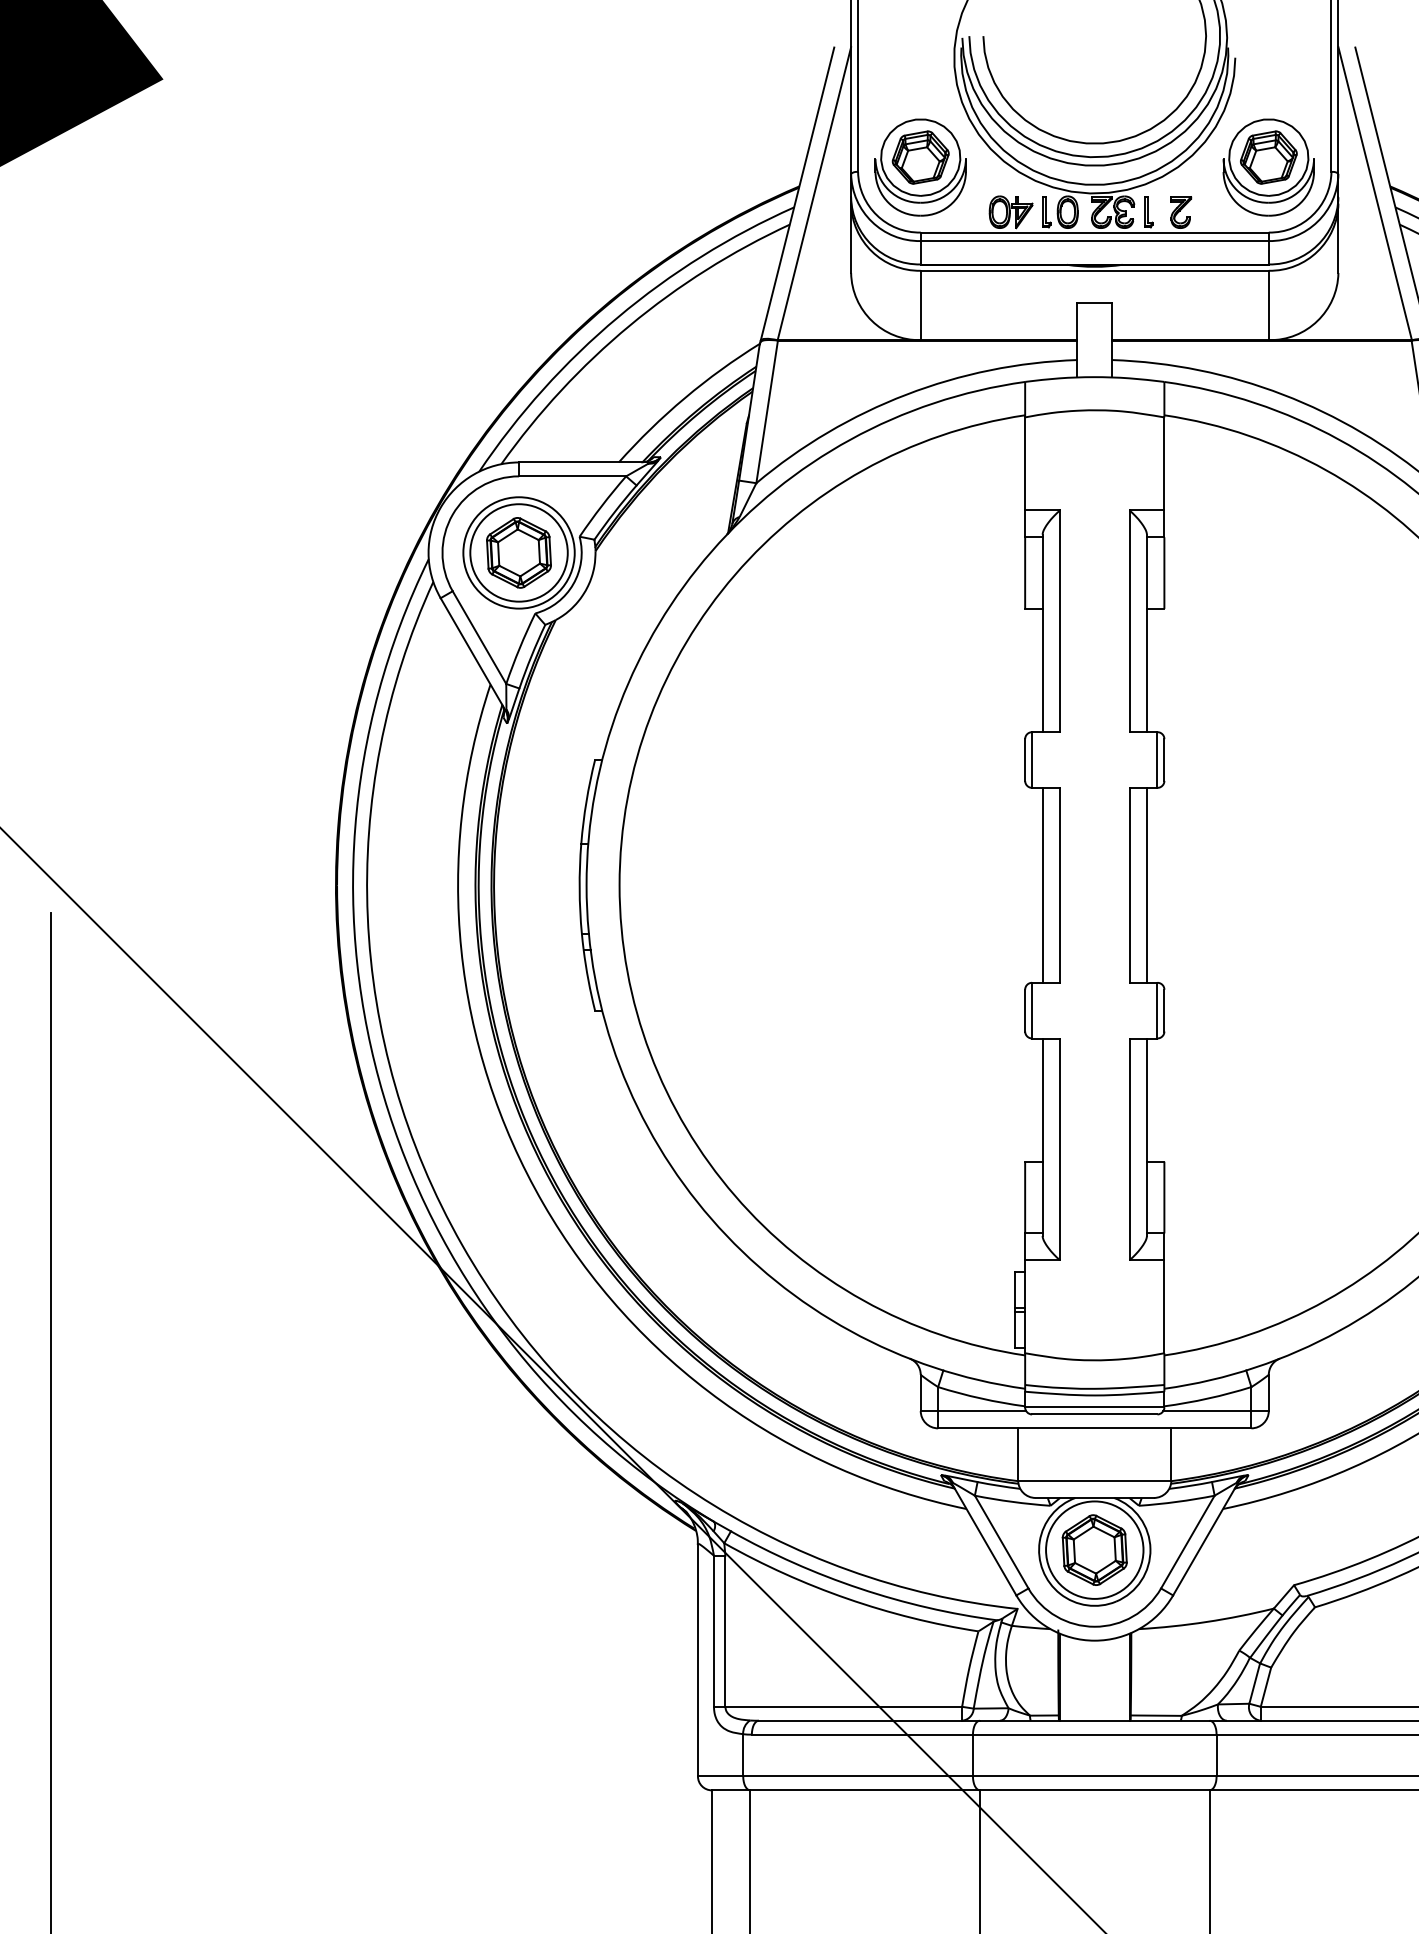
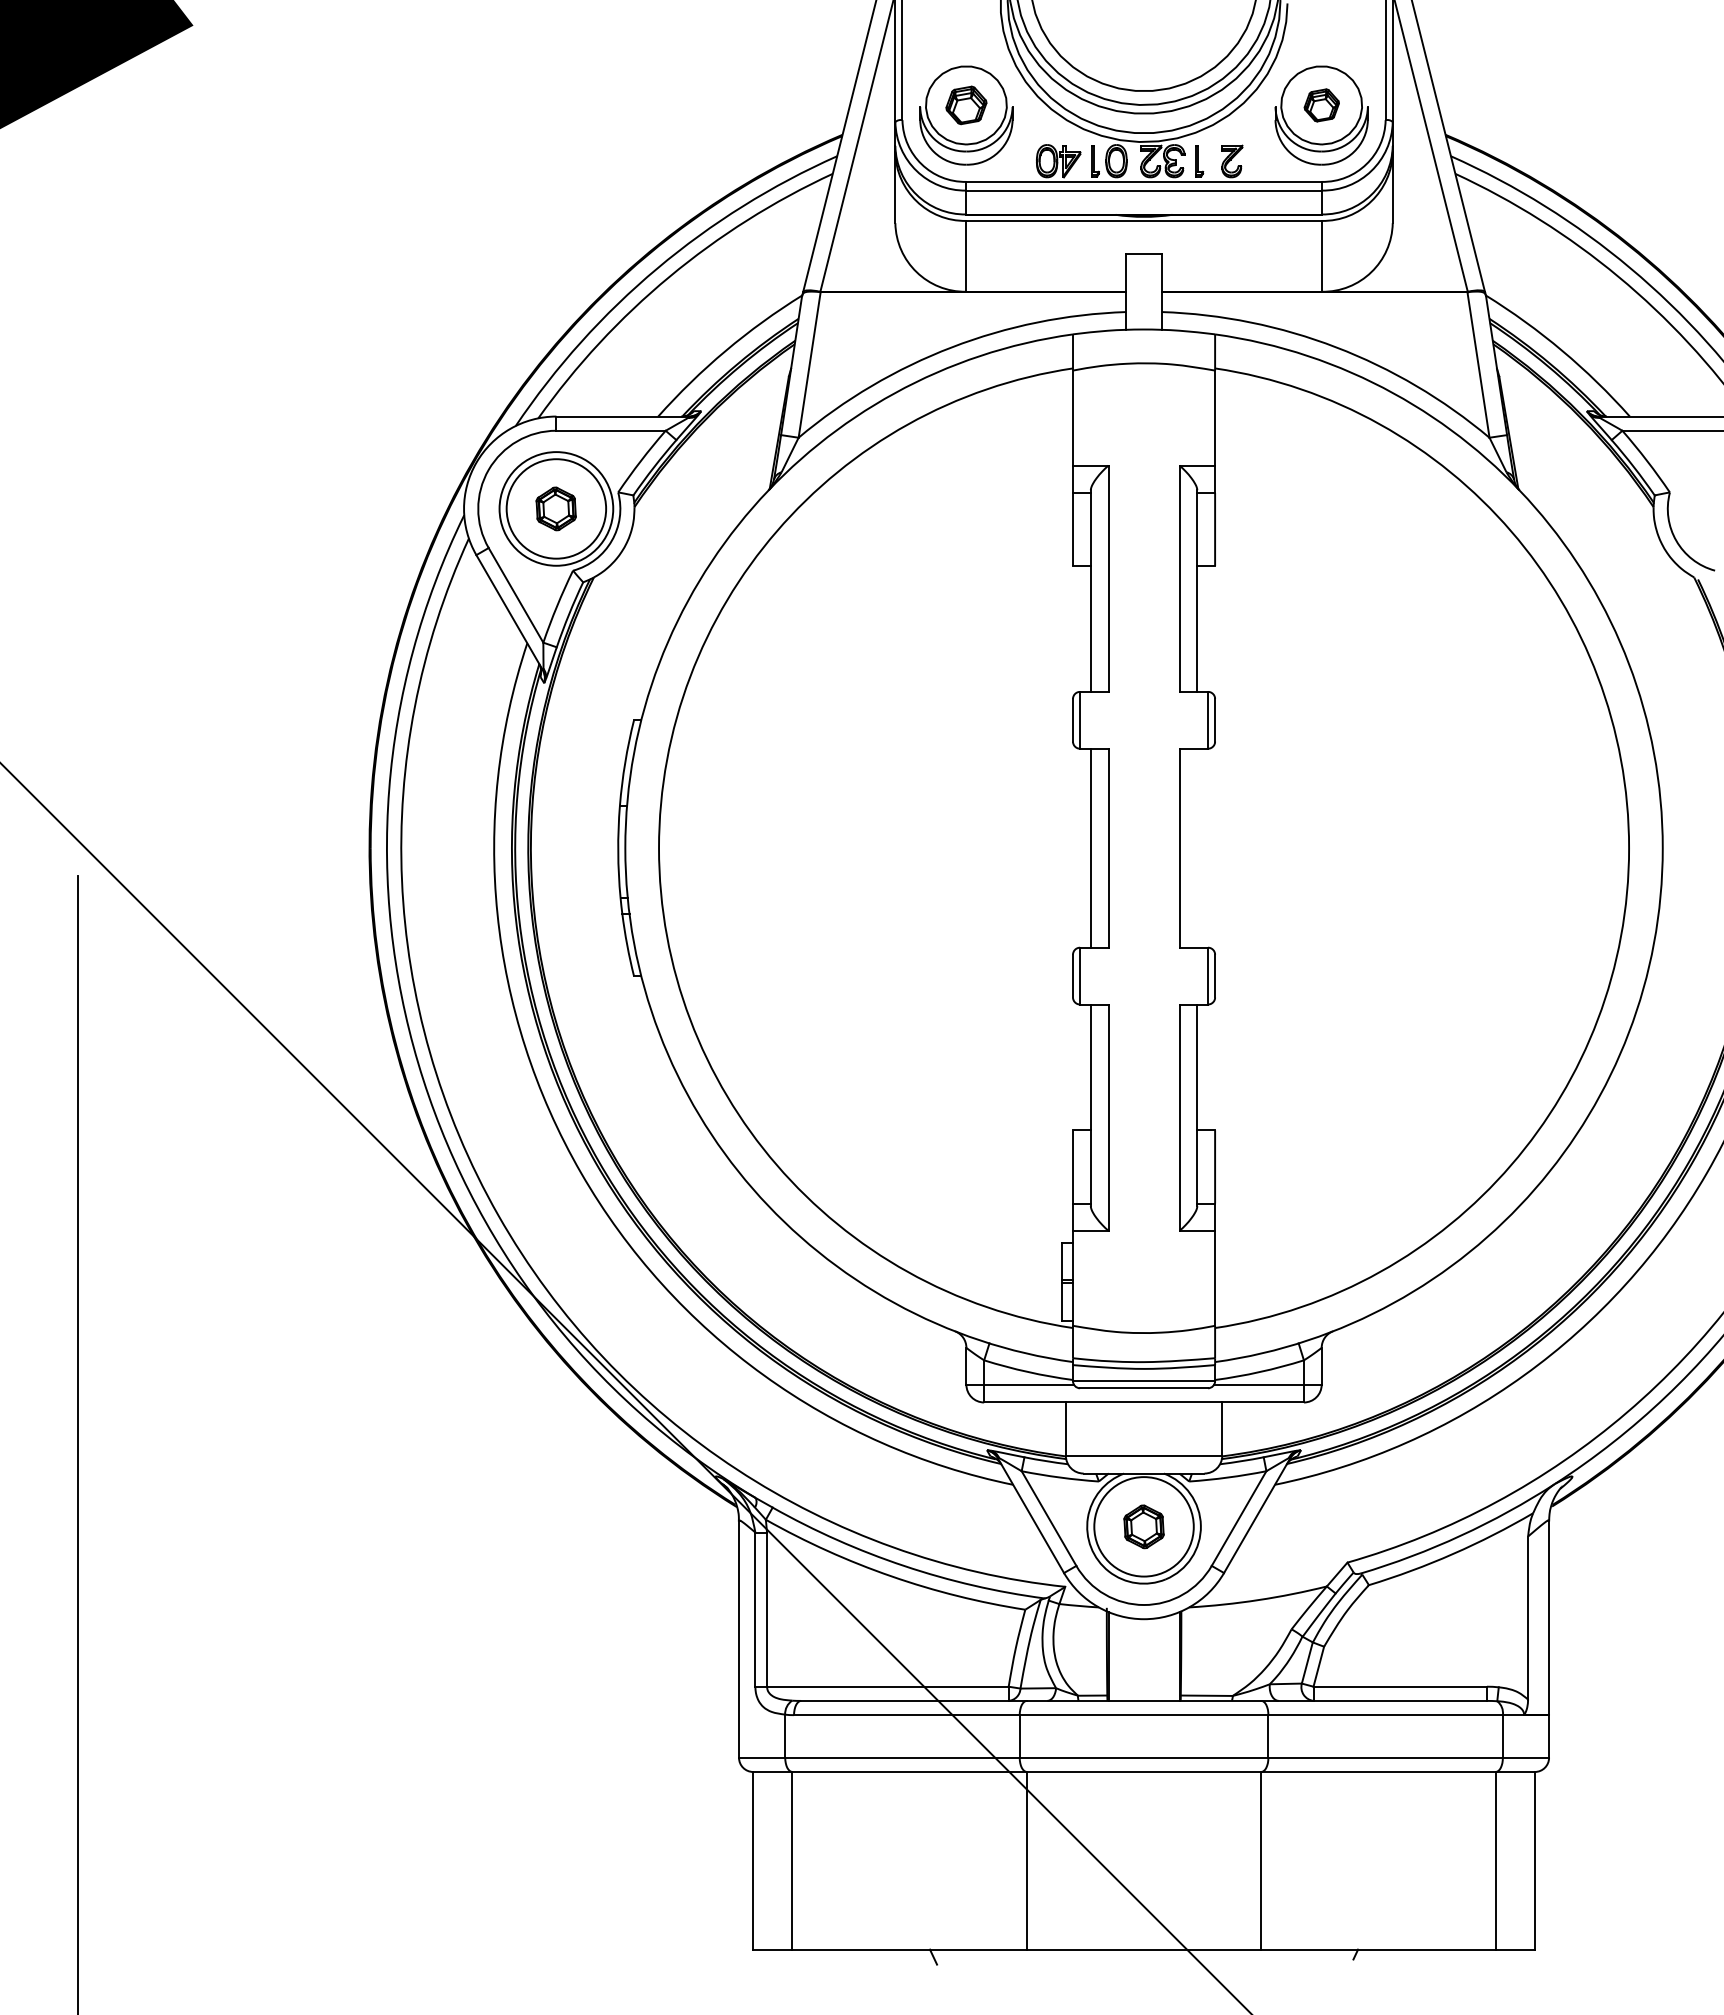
part: (920, 157) -> (966, 105), size x0.7
part: (1268, 157) -> (1321, 105), size x0.6
part: (518, 552) -> (555, 508), size x0.6
line: (1147, 884) -> (1197, 847), removed
part: (1094, 1549) -> (1143, 1526), size x0.6

